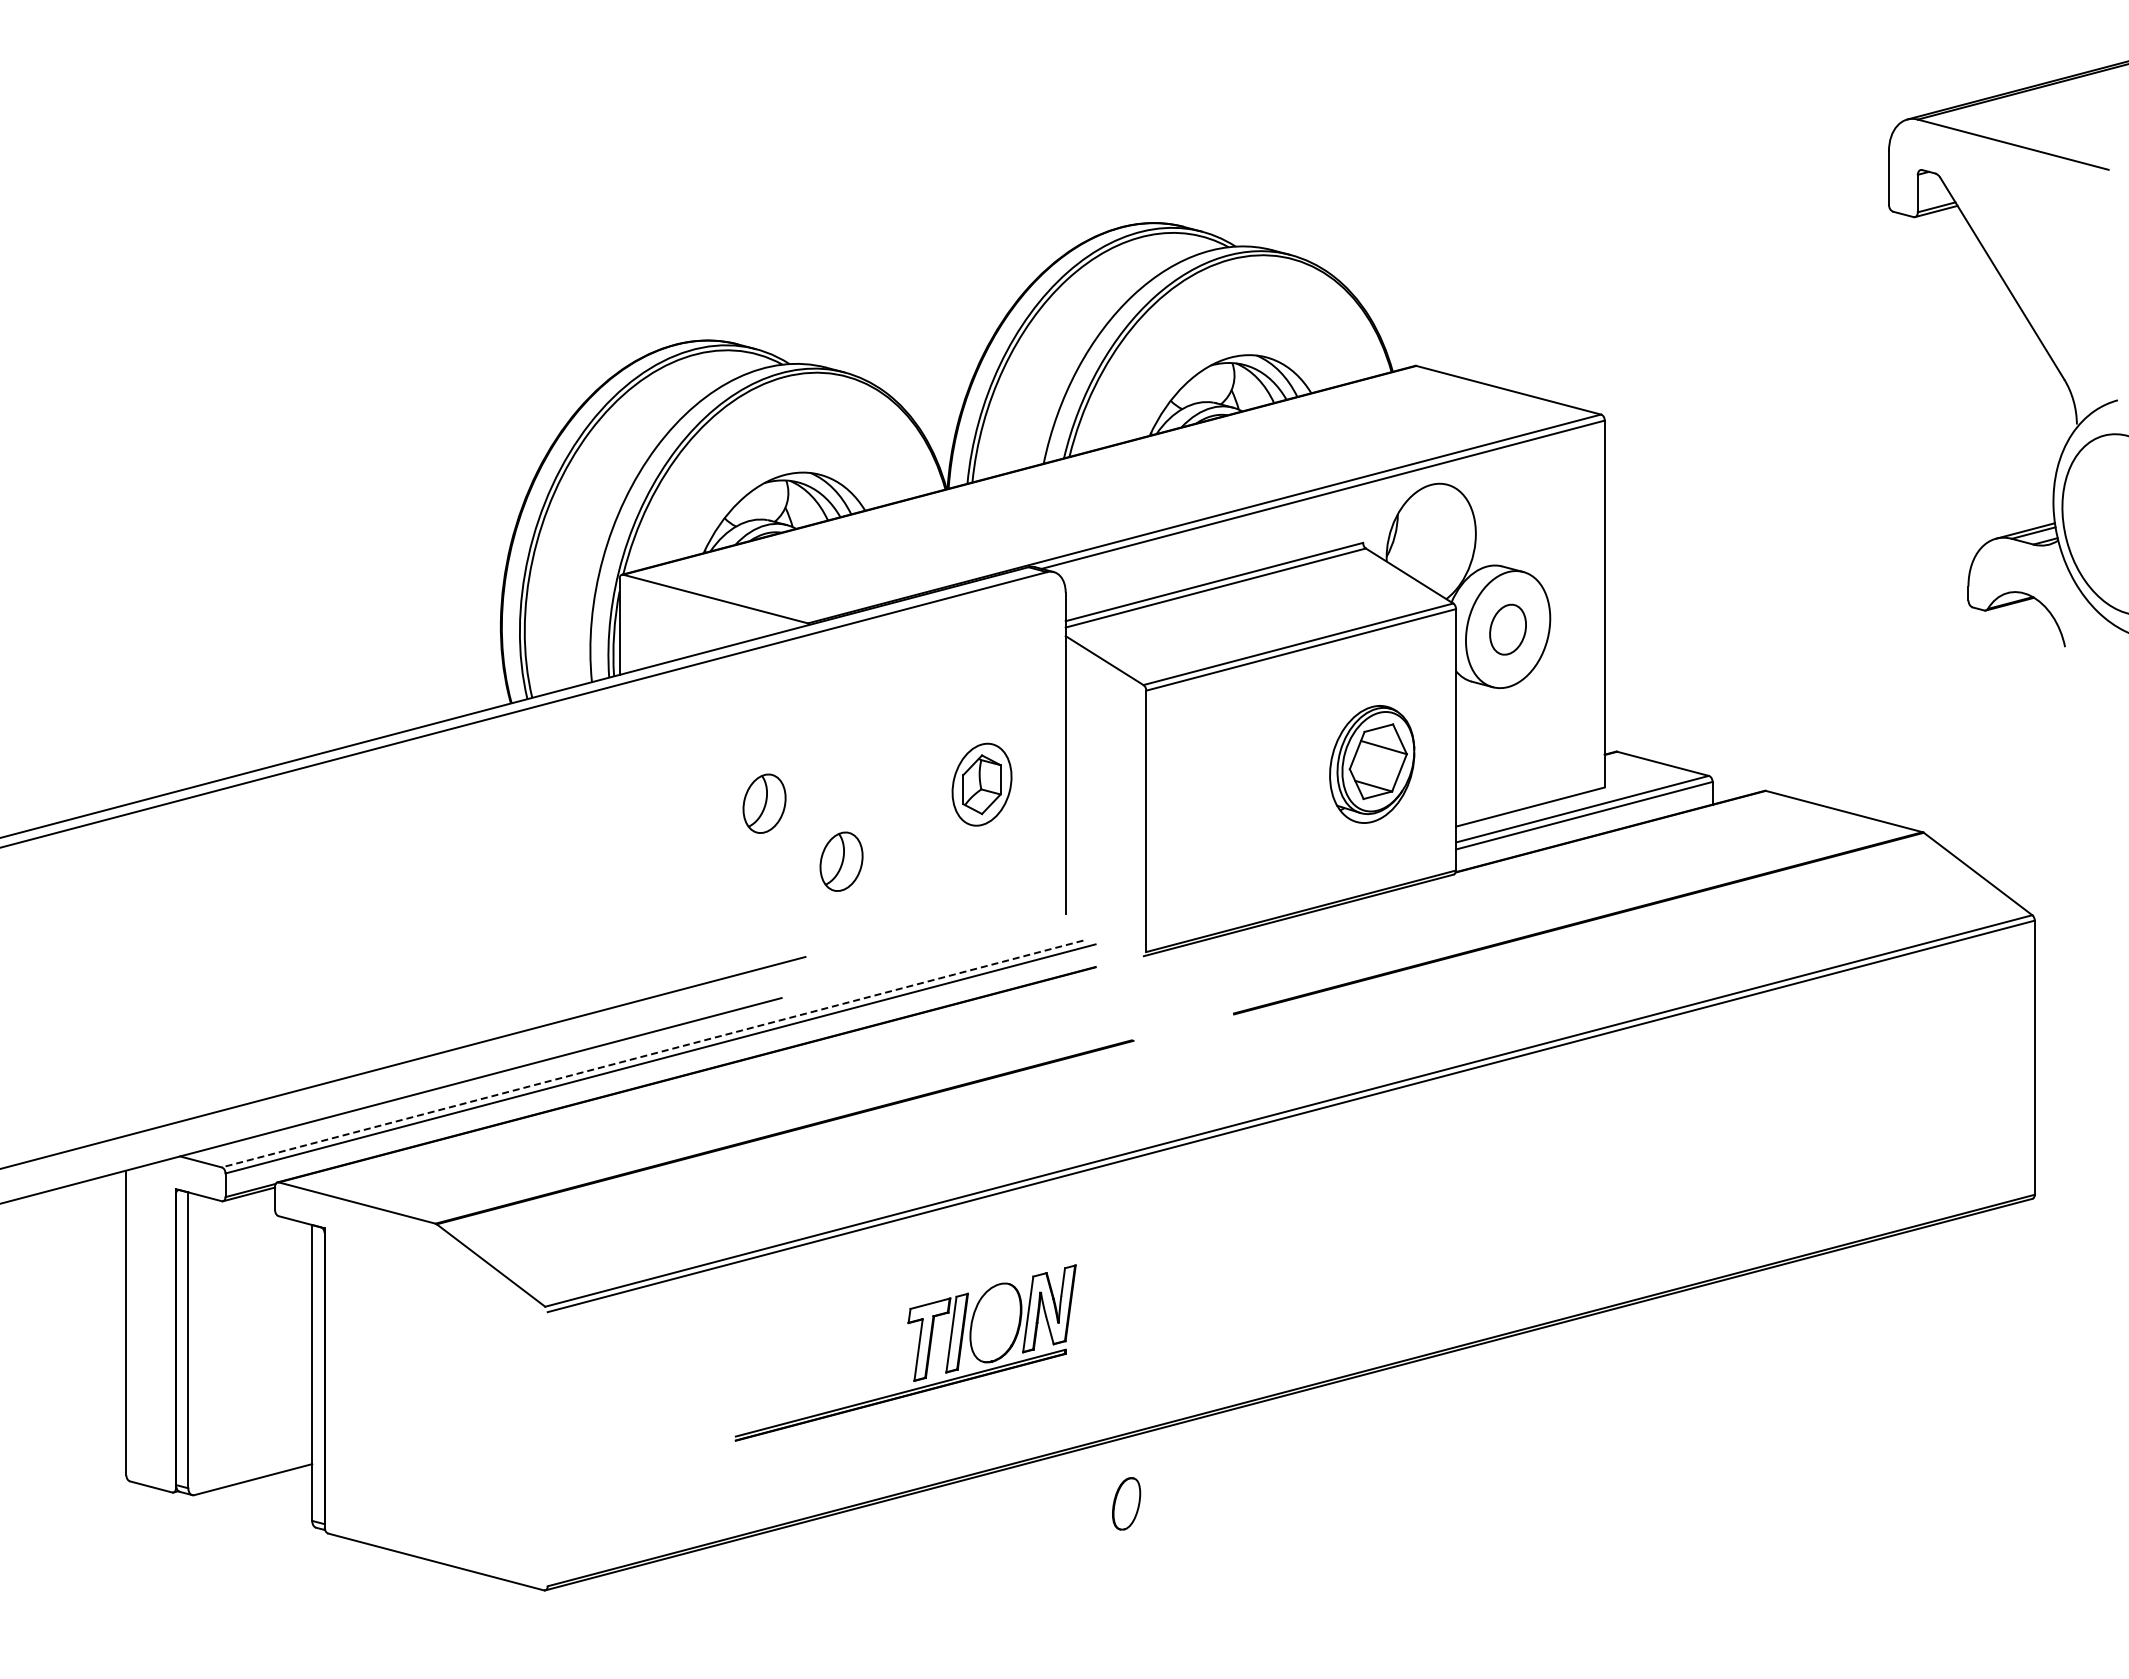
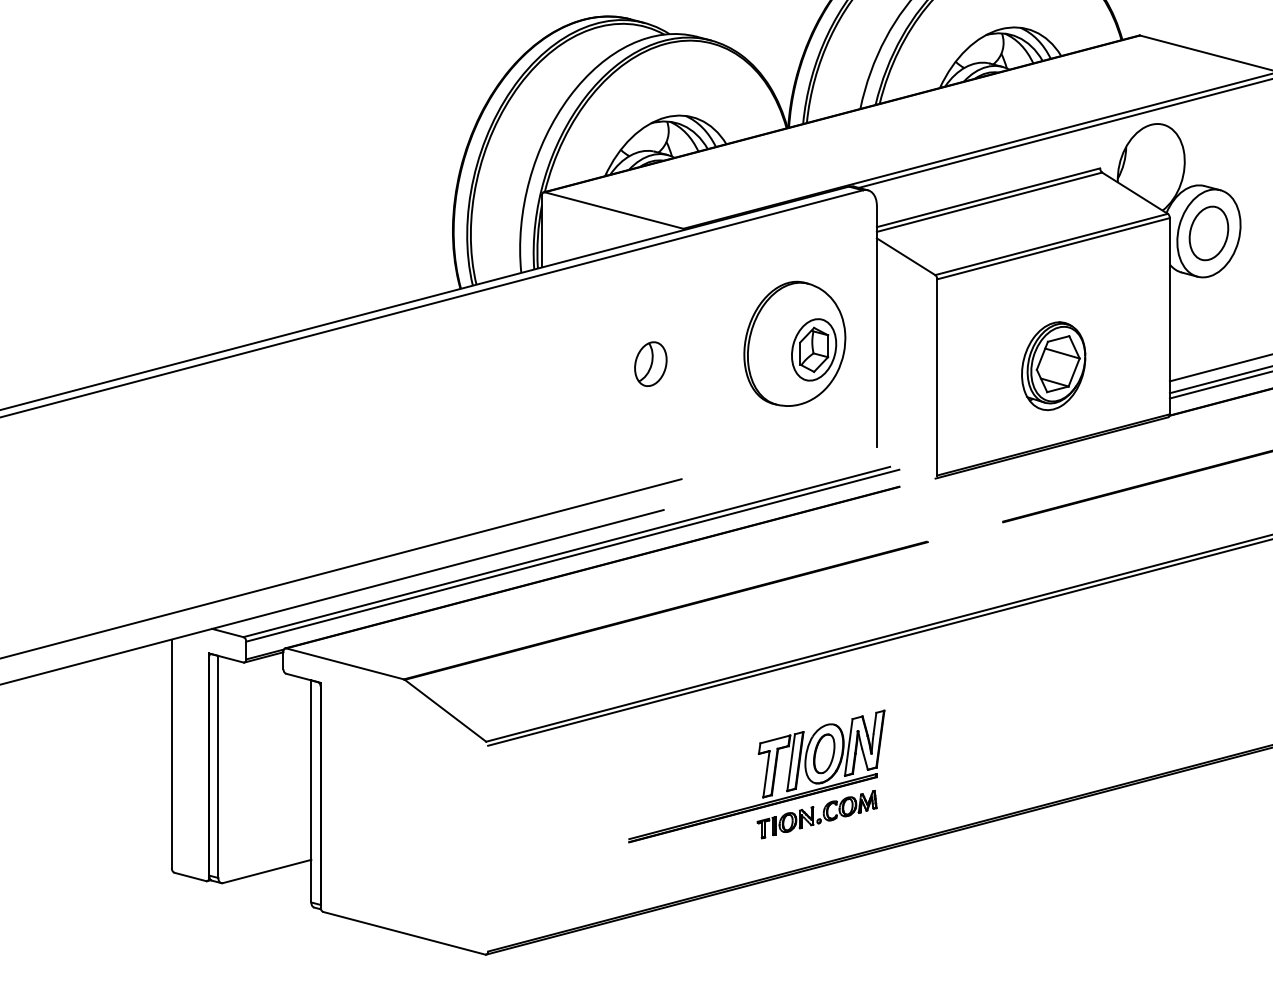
part: (1507, 629) -> (1208, 233), size x1.43
part: (1372, 763) -> (1053, 365), moved
part: (956, 776) -> (794, 343), added
part: (841, 861) -> (708, 407), removed
line: (652, 1054) -> (566, 552), dashed -> solid
part: (986, 1403) -> (817, 814), added
part: (1126, 1503) -> (824, 753), moved

